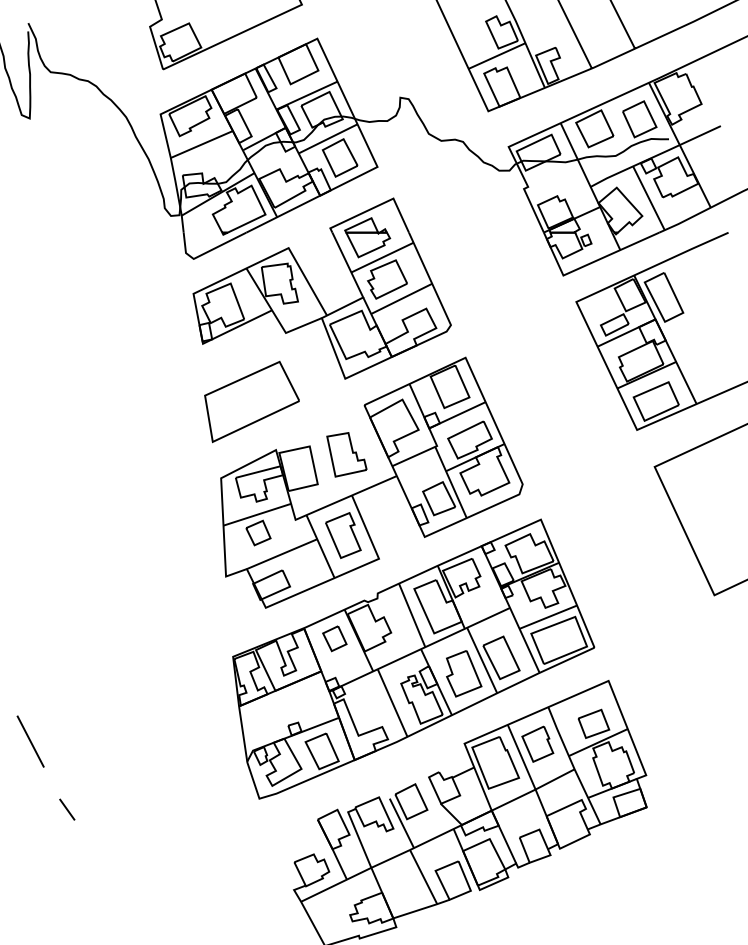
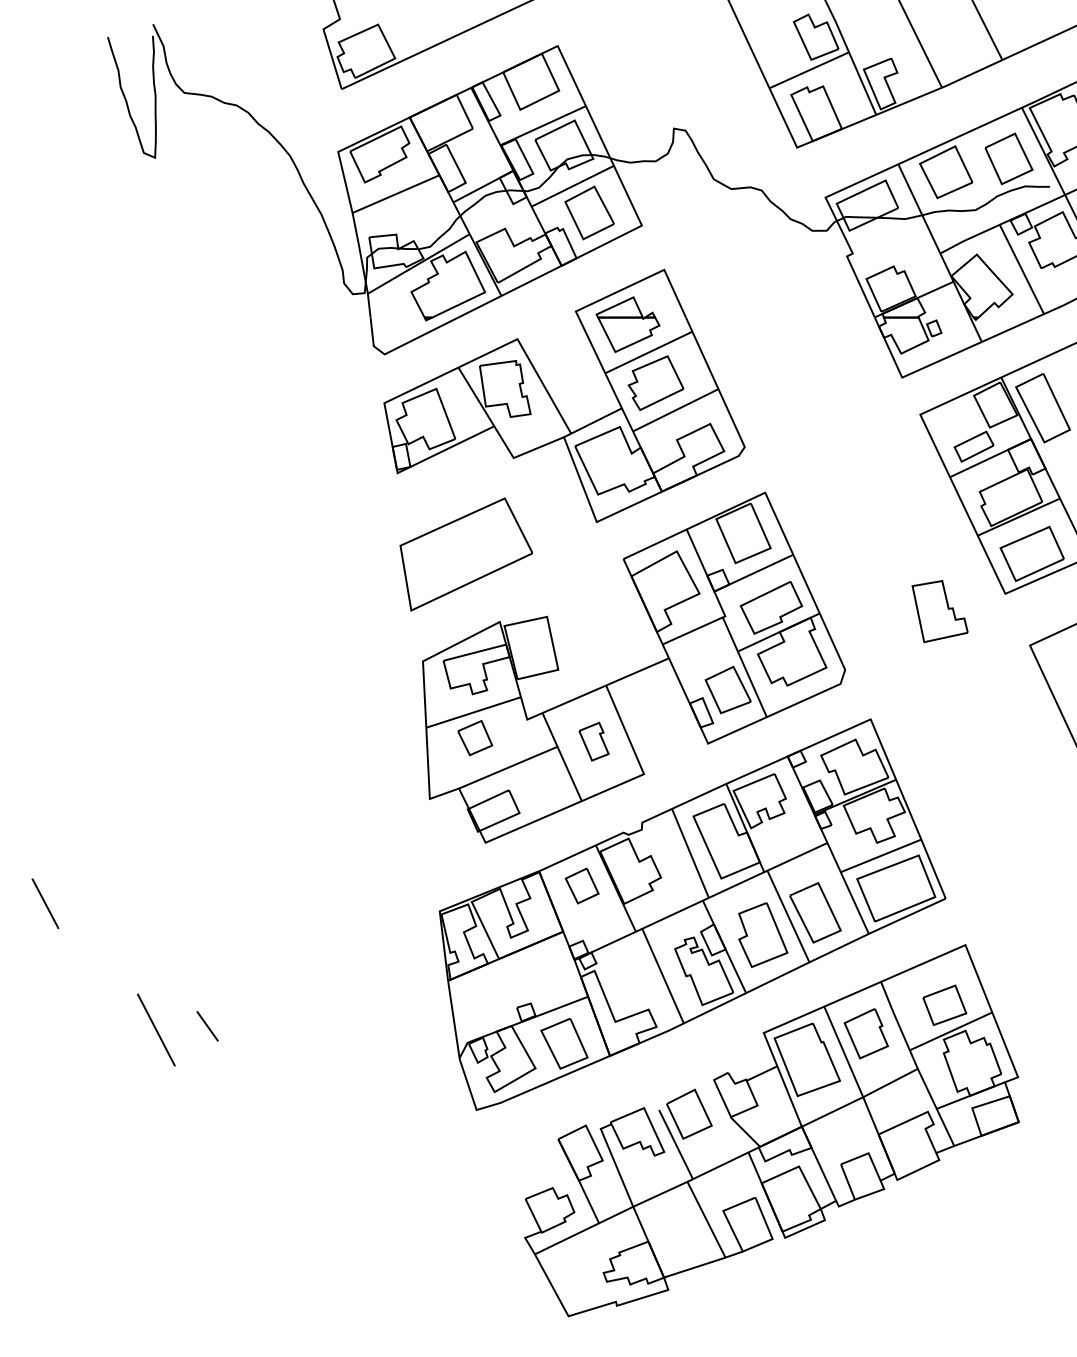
part: (346, 454) -> (939, 611), moved
part: (342, 535) -> (593, 741), size x0.6
line: (67, 809) -> (207, 1026), moved

